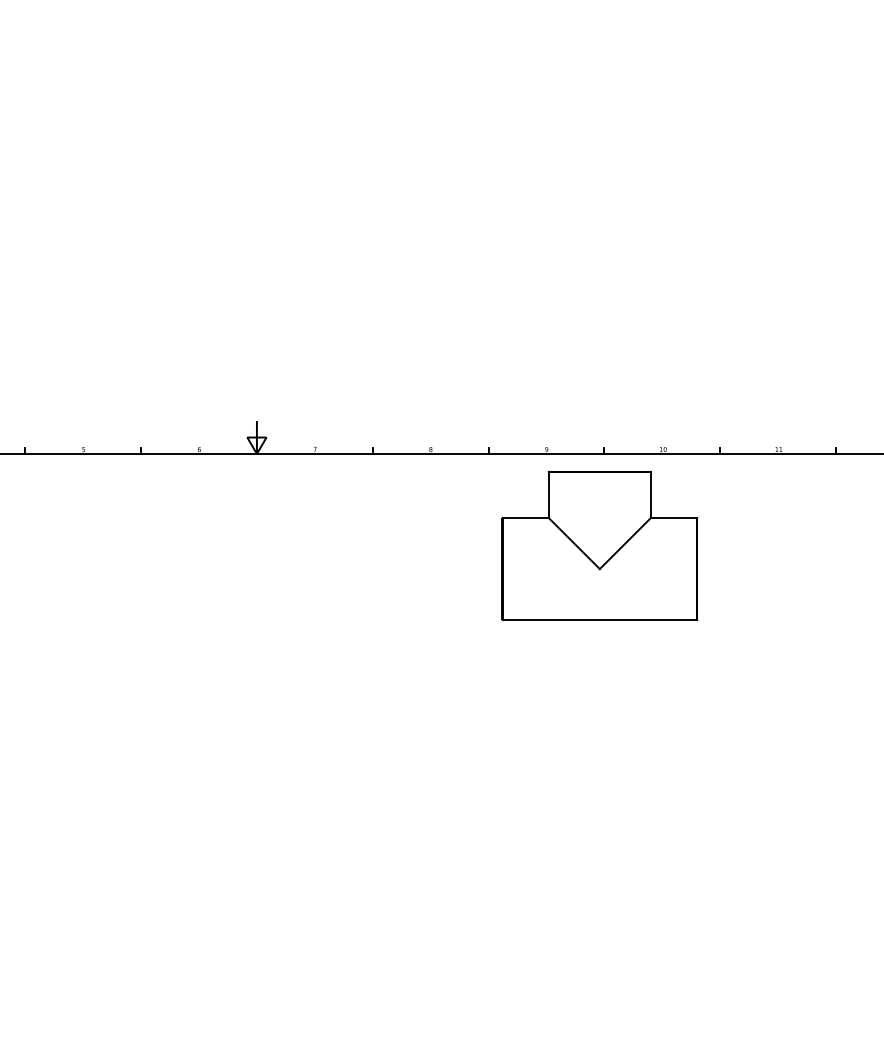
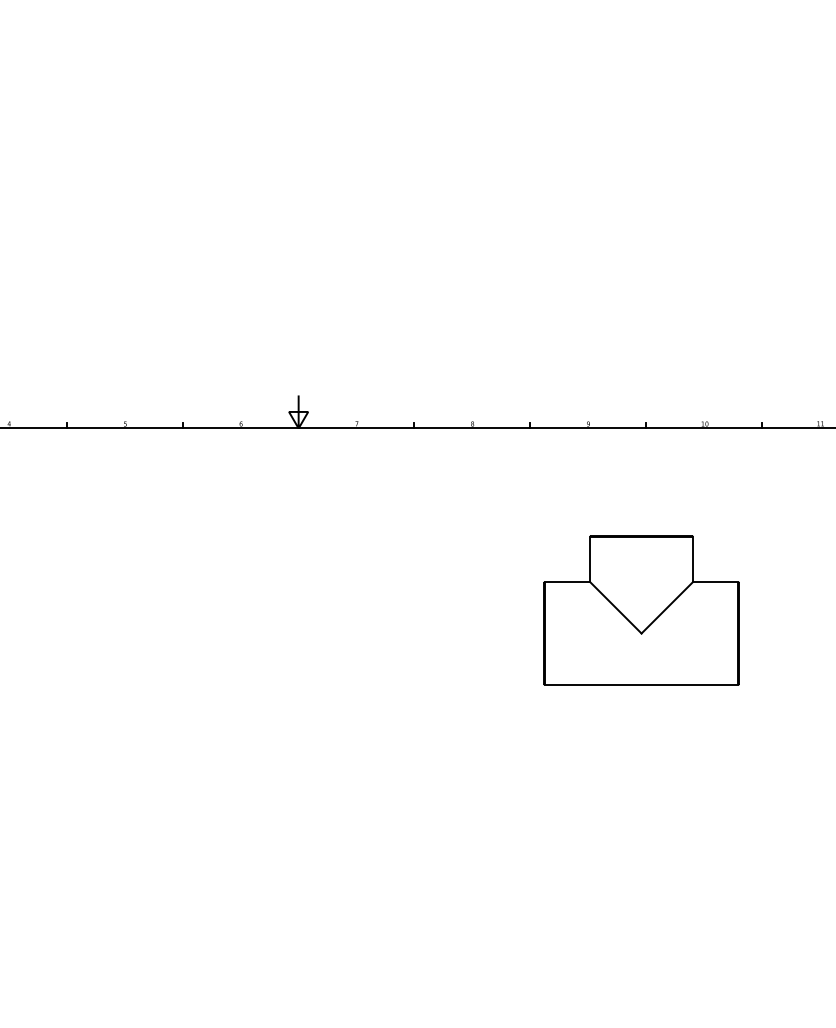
part: (599, 545) -> (641, 609), moved

